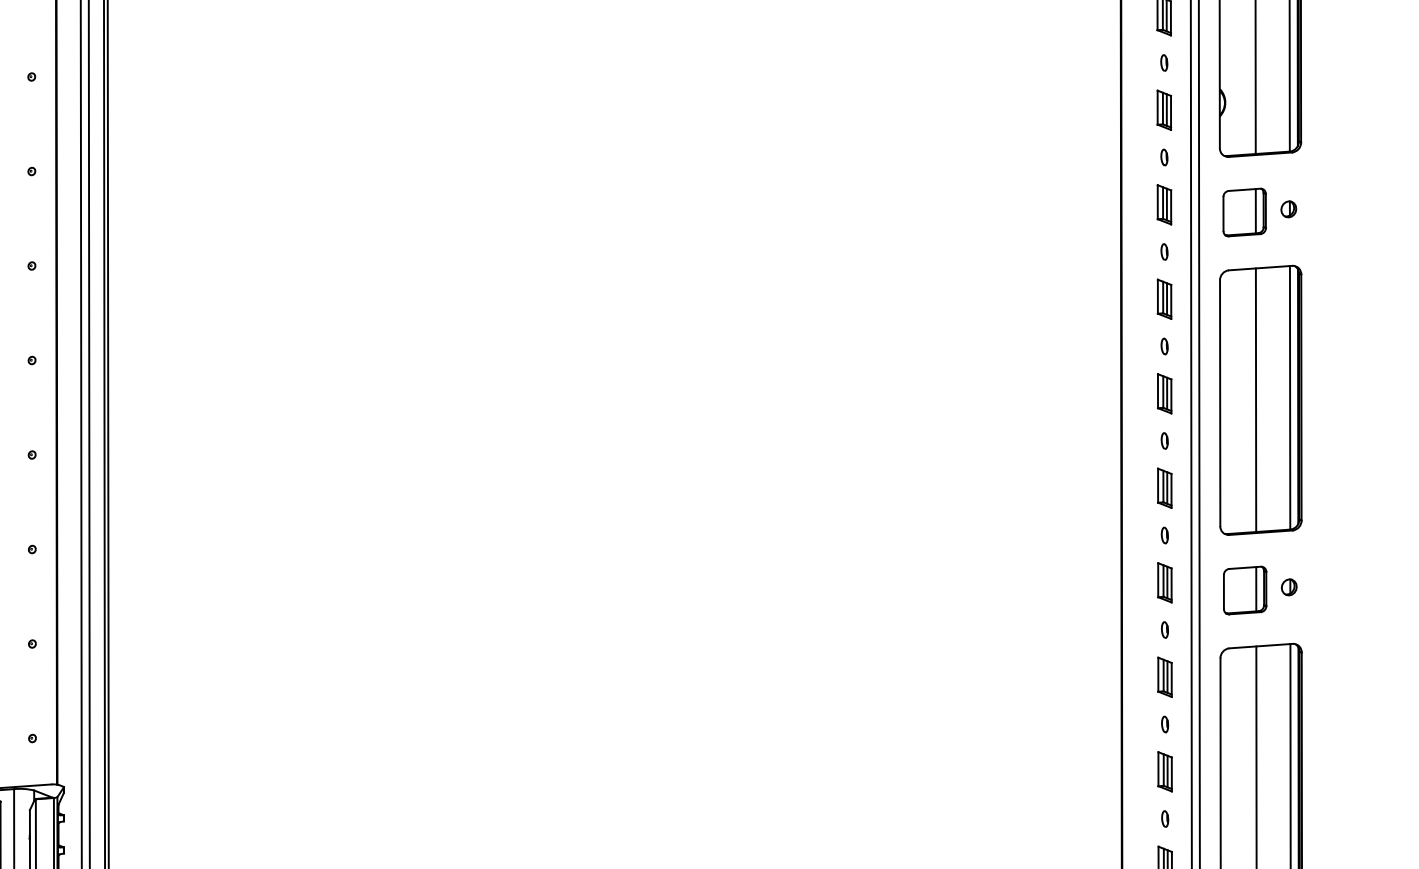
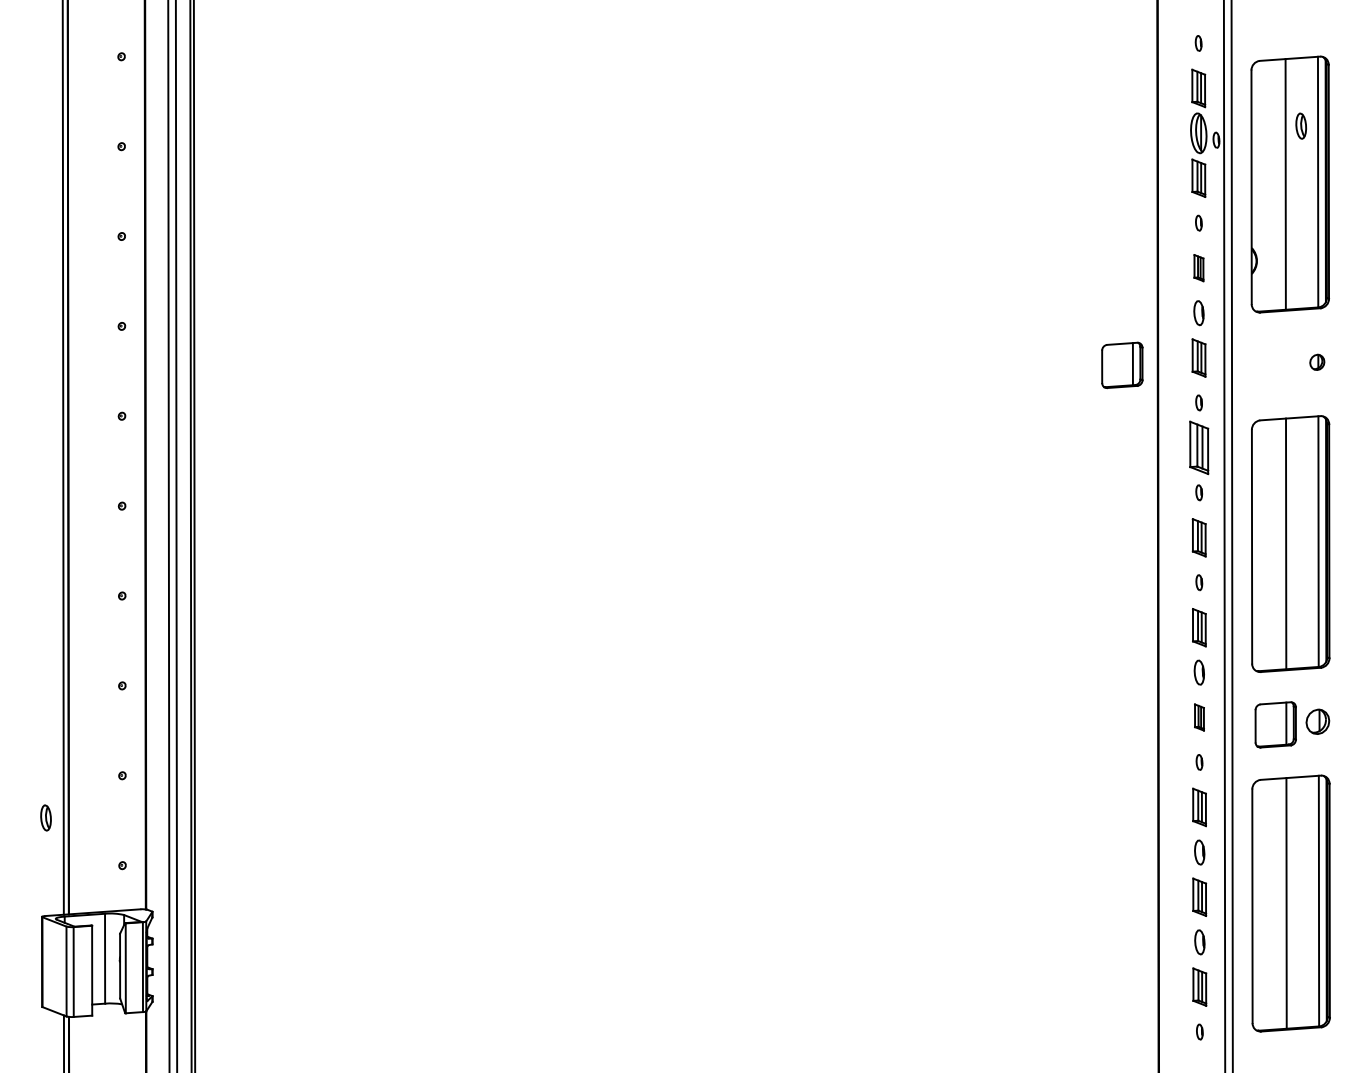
part: (1163, 109) -> (1198, 267), size x0.7
part: (1163, 156) -> (1198, 312), size x1.6
part: (1244, 212) -> (1122, 365), moved
part: (1163, 298) -> (1198, 447), size x1.4
part: (1164, 535) -> (1199, 672), size x1.6
part: (1164, 582) -> (1199, 717), size x0.7
part: (1289, 586) -> (1317, 721), size x1.6
part: (1164, 723) -> (1199, 851), size x1.6
part: (1164, 818) -> (1199, 941), size x1.6

